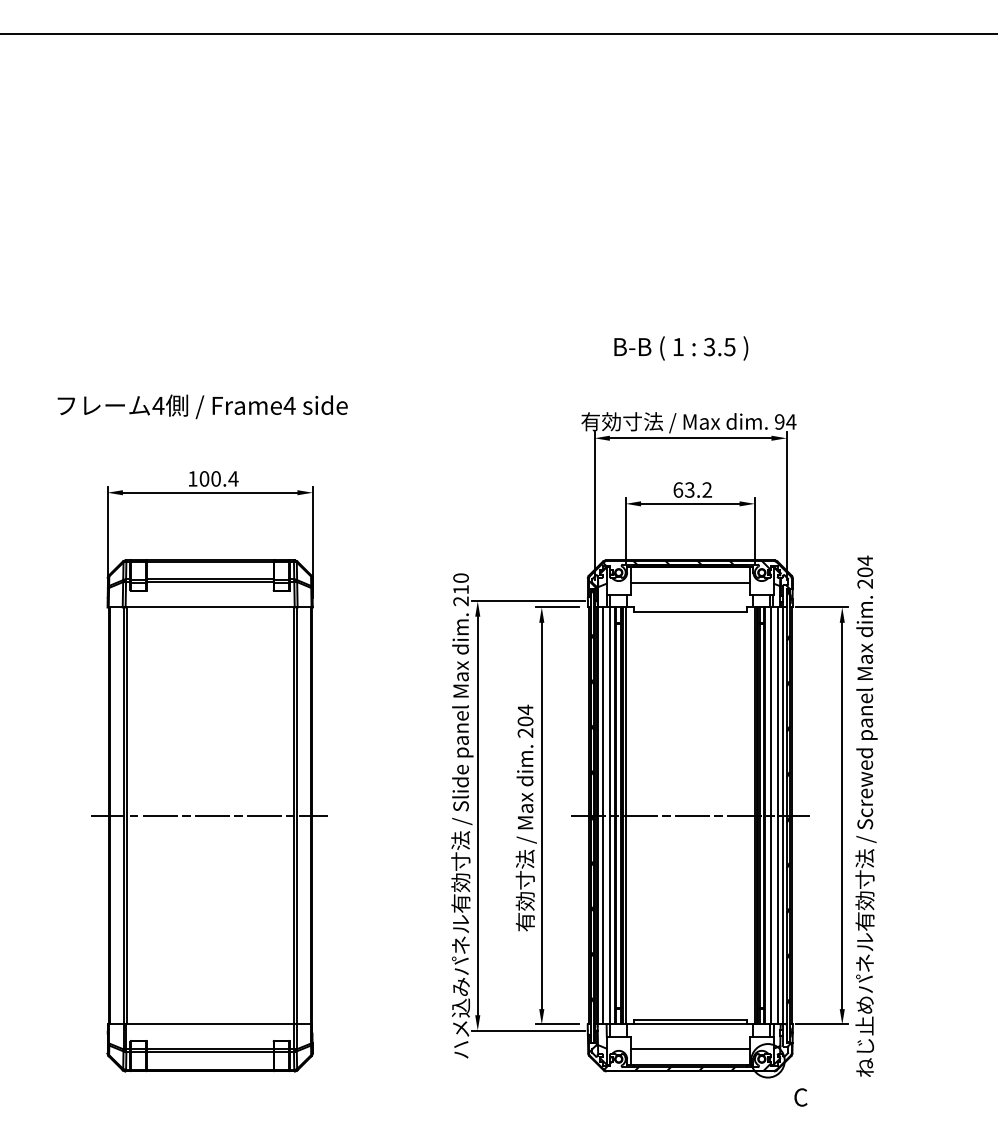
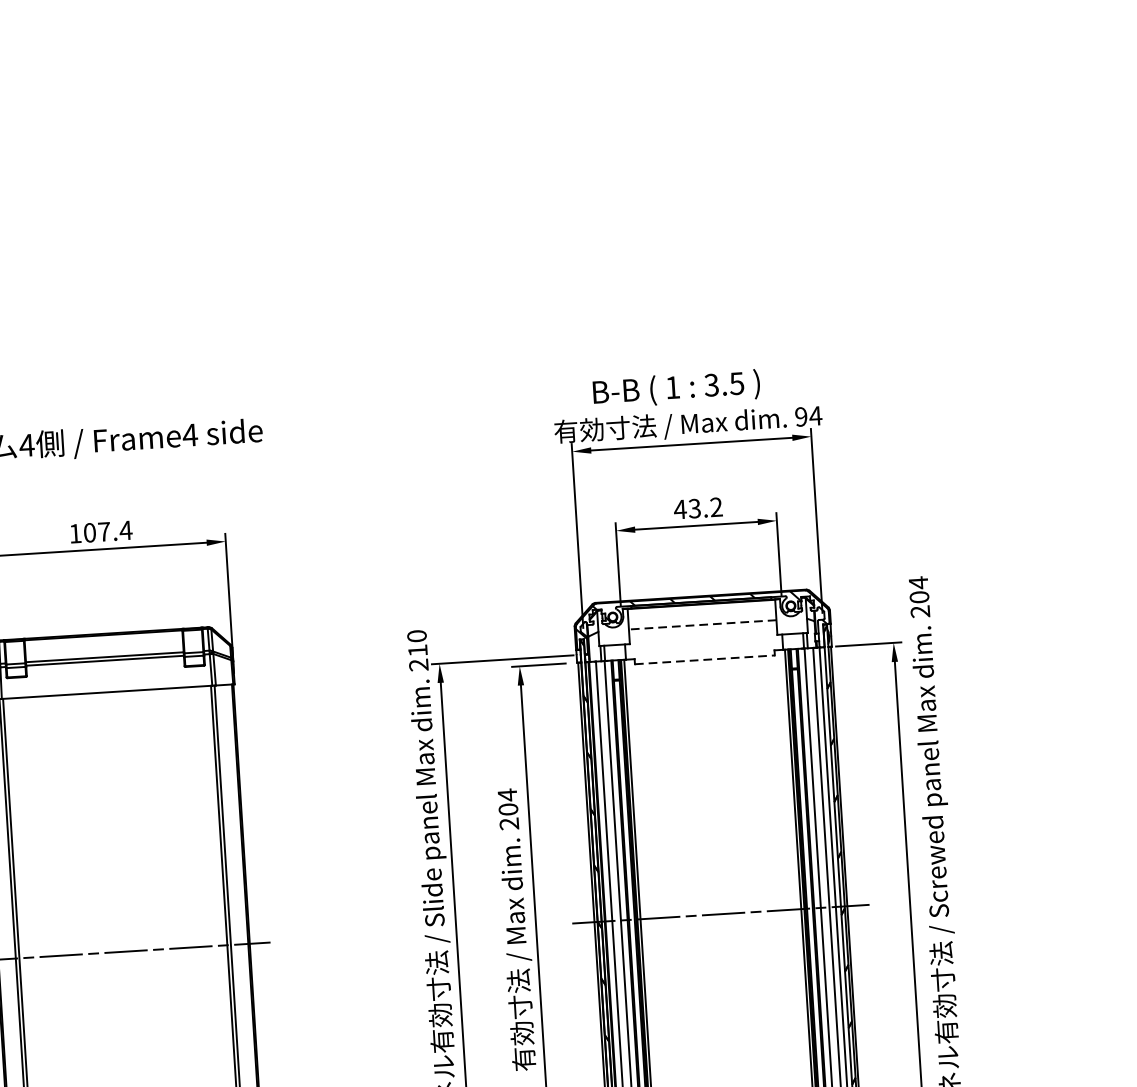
text: (681, 348) -> (676, 389), moved
text: (215, 478) -> (103, 531), 100.4 -> 107.4
text: (678, 489) -> (680, 508), 63.2 -> 43.2
line: (689, 583) -> (701, 624), solid -> dashed
line: (690, 611) -> (705, 659), solid -> dashed

